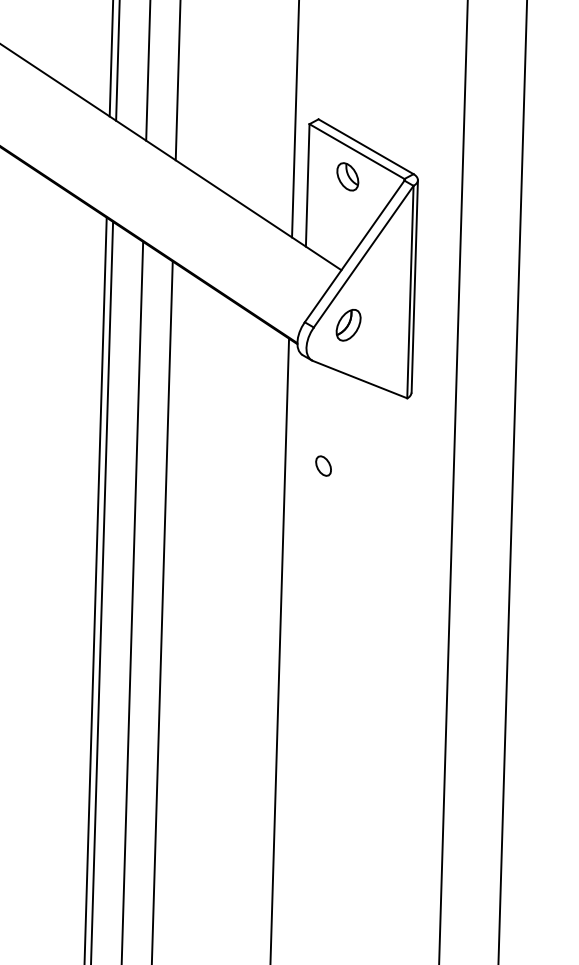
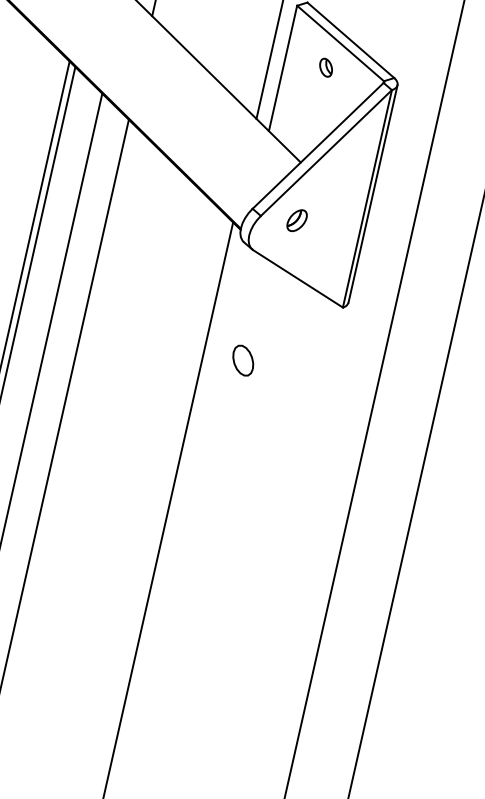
part: (347, 176) -> (325, 67), size x0.6
part: (348, 325) -> (296, 220), size x0.7
part: (323, 465) -> (243, 359), size x1.4

